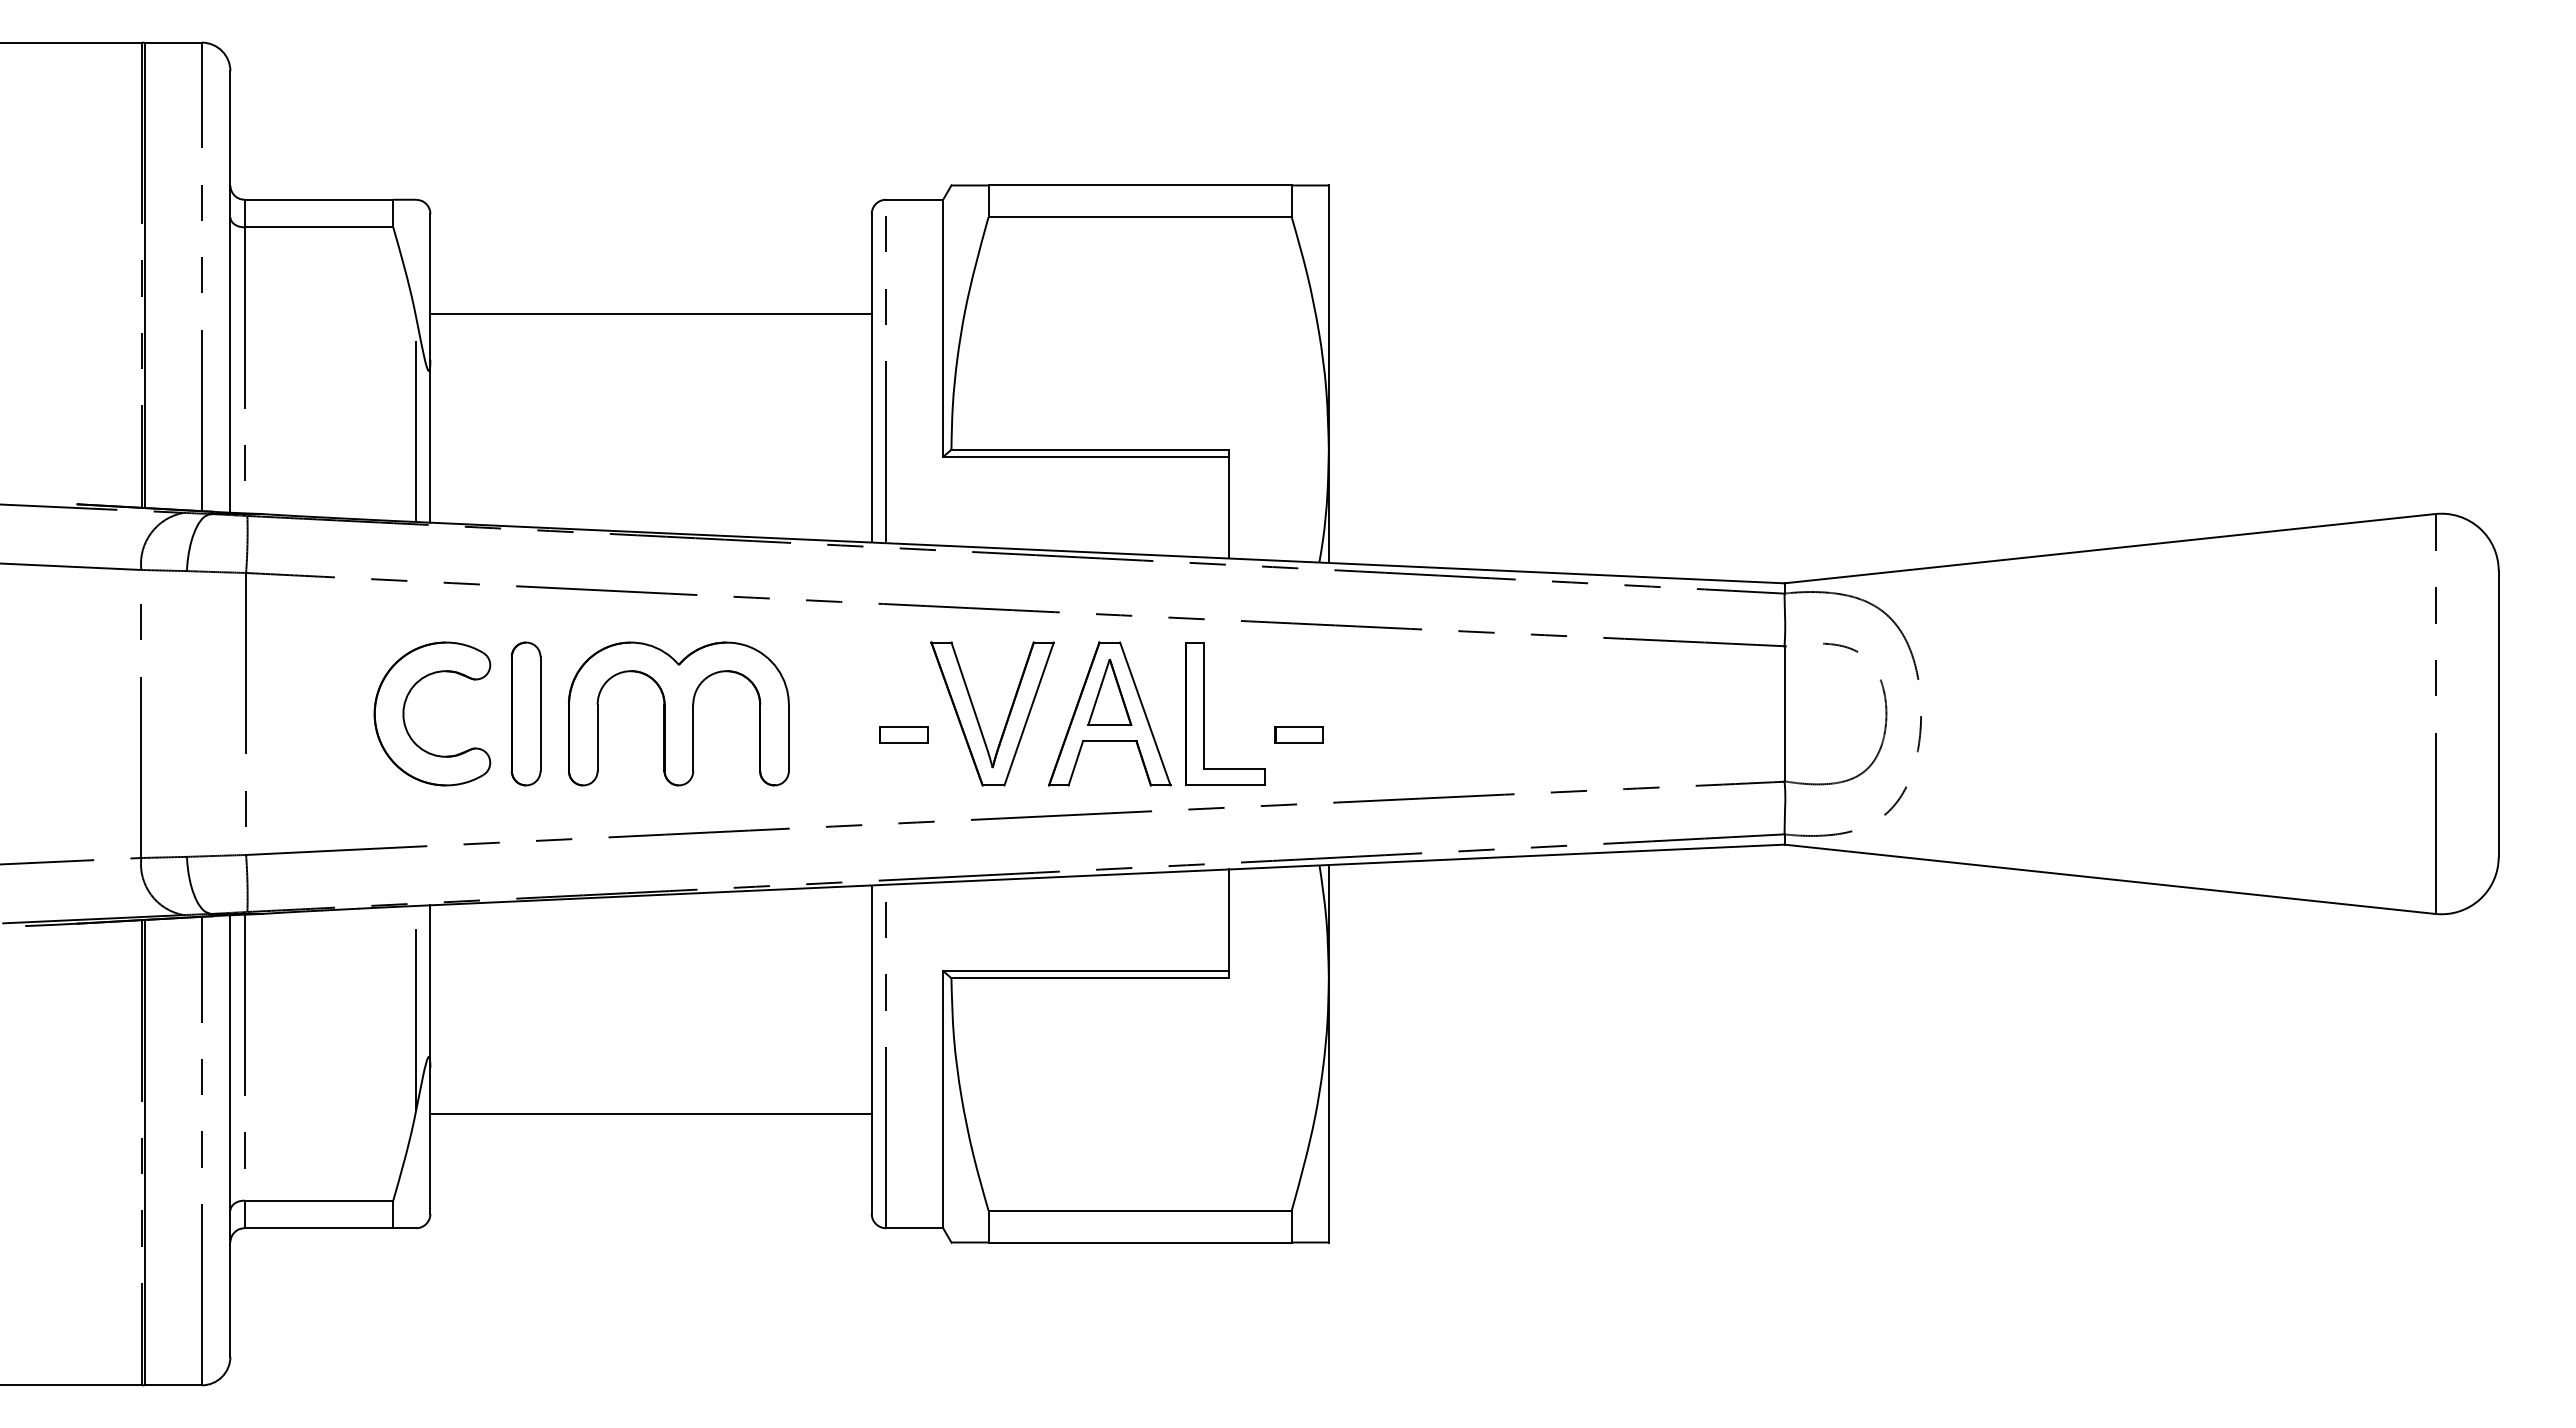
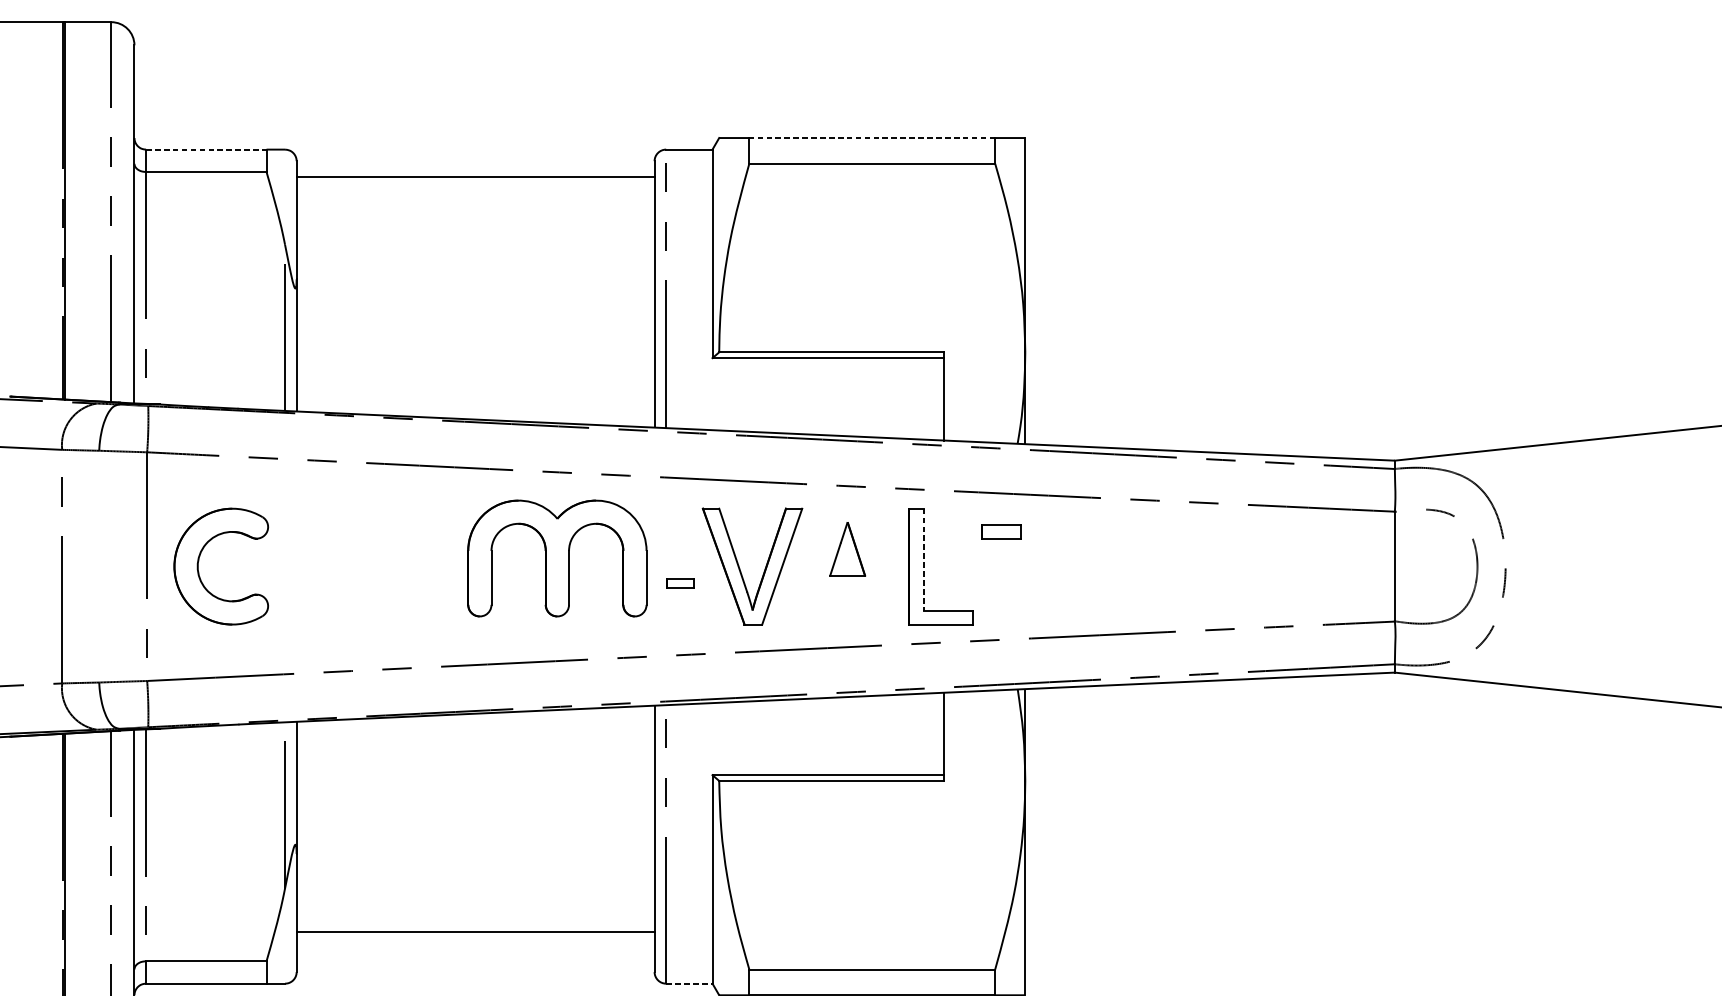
line: (1140, 185) -> (872, 138), solid -> dashed
line: (319, 199) -> (206, 149), solid -> dashed
line: (650, 314) -> (475, 176), moved
part: (405, 706) -> (199, 560), moved
line: (1204, 706) -> (924, 560), solid -> dashed
part: (525, 713) -> (373, 566), removed
part: (678, 713) -> (557, 558), moved
part: (1109, 713) -> (847, 566), removed
part: (903, 734) -> (680, 583), size x0.7
part: (1298, 734) -> (1000, 531), moved
line: (650, 1113) -> (475, 931), moved
line: (914, 1228) -> (689, 983), solid -> dashed

